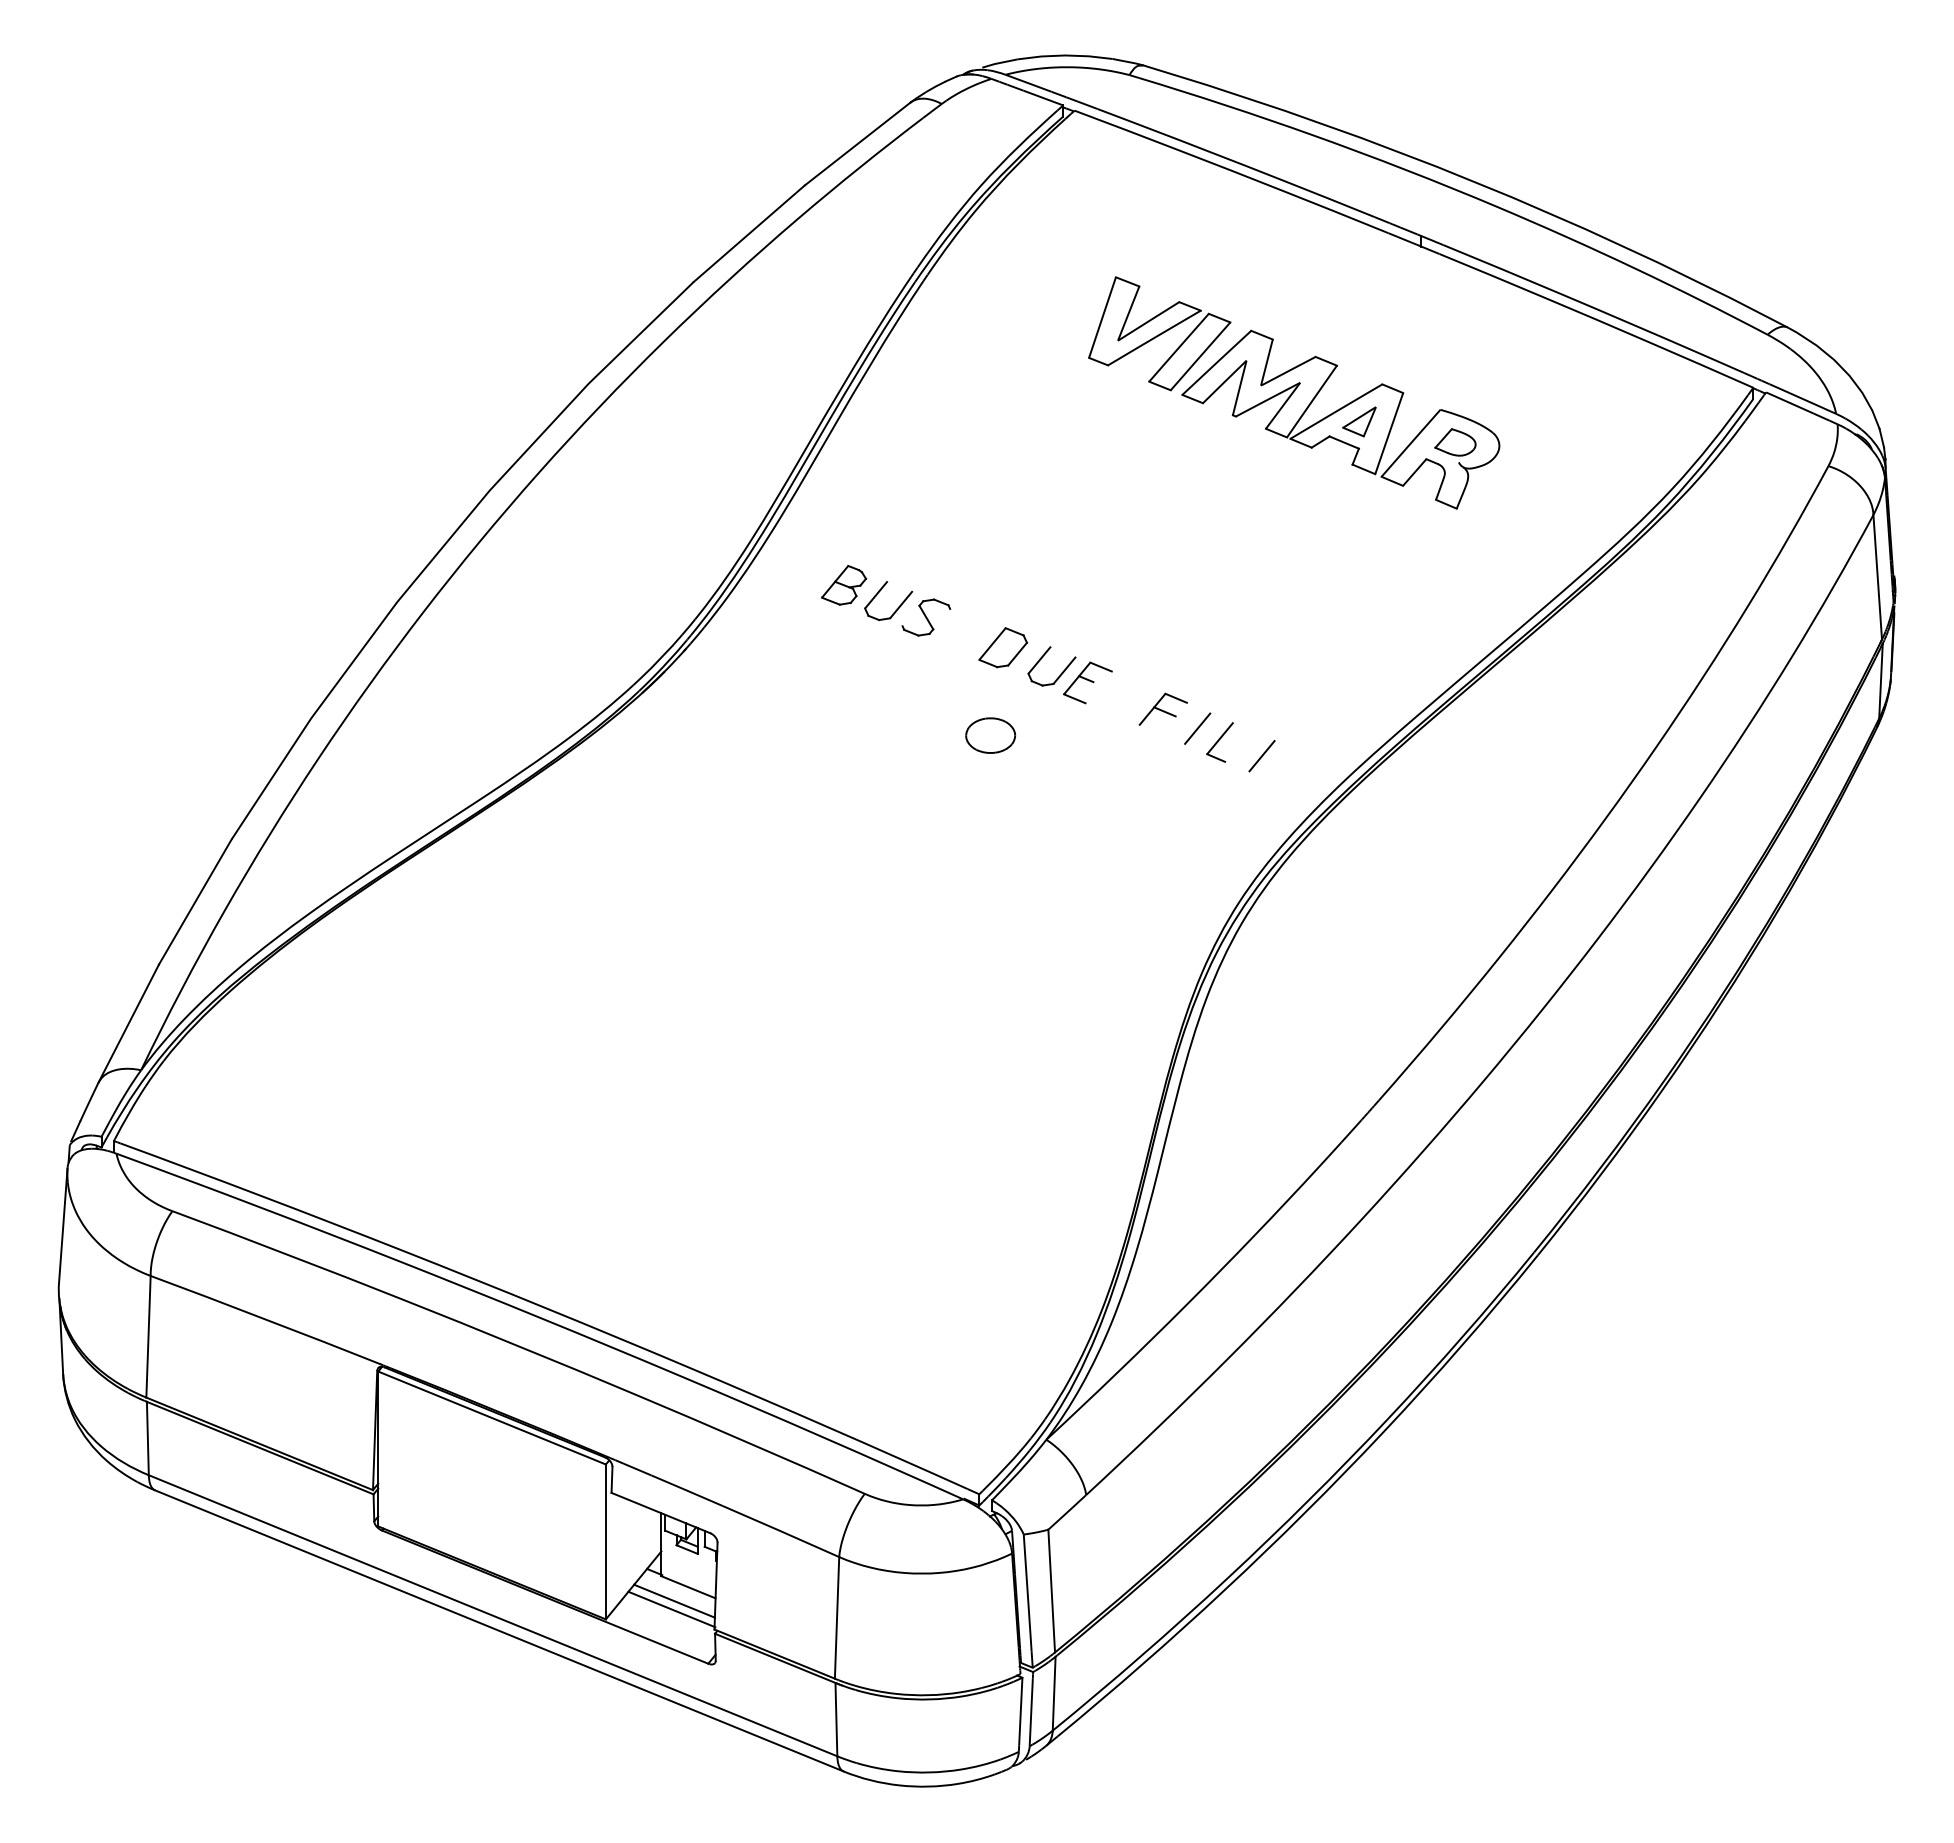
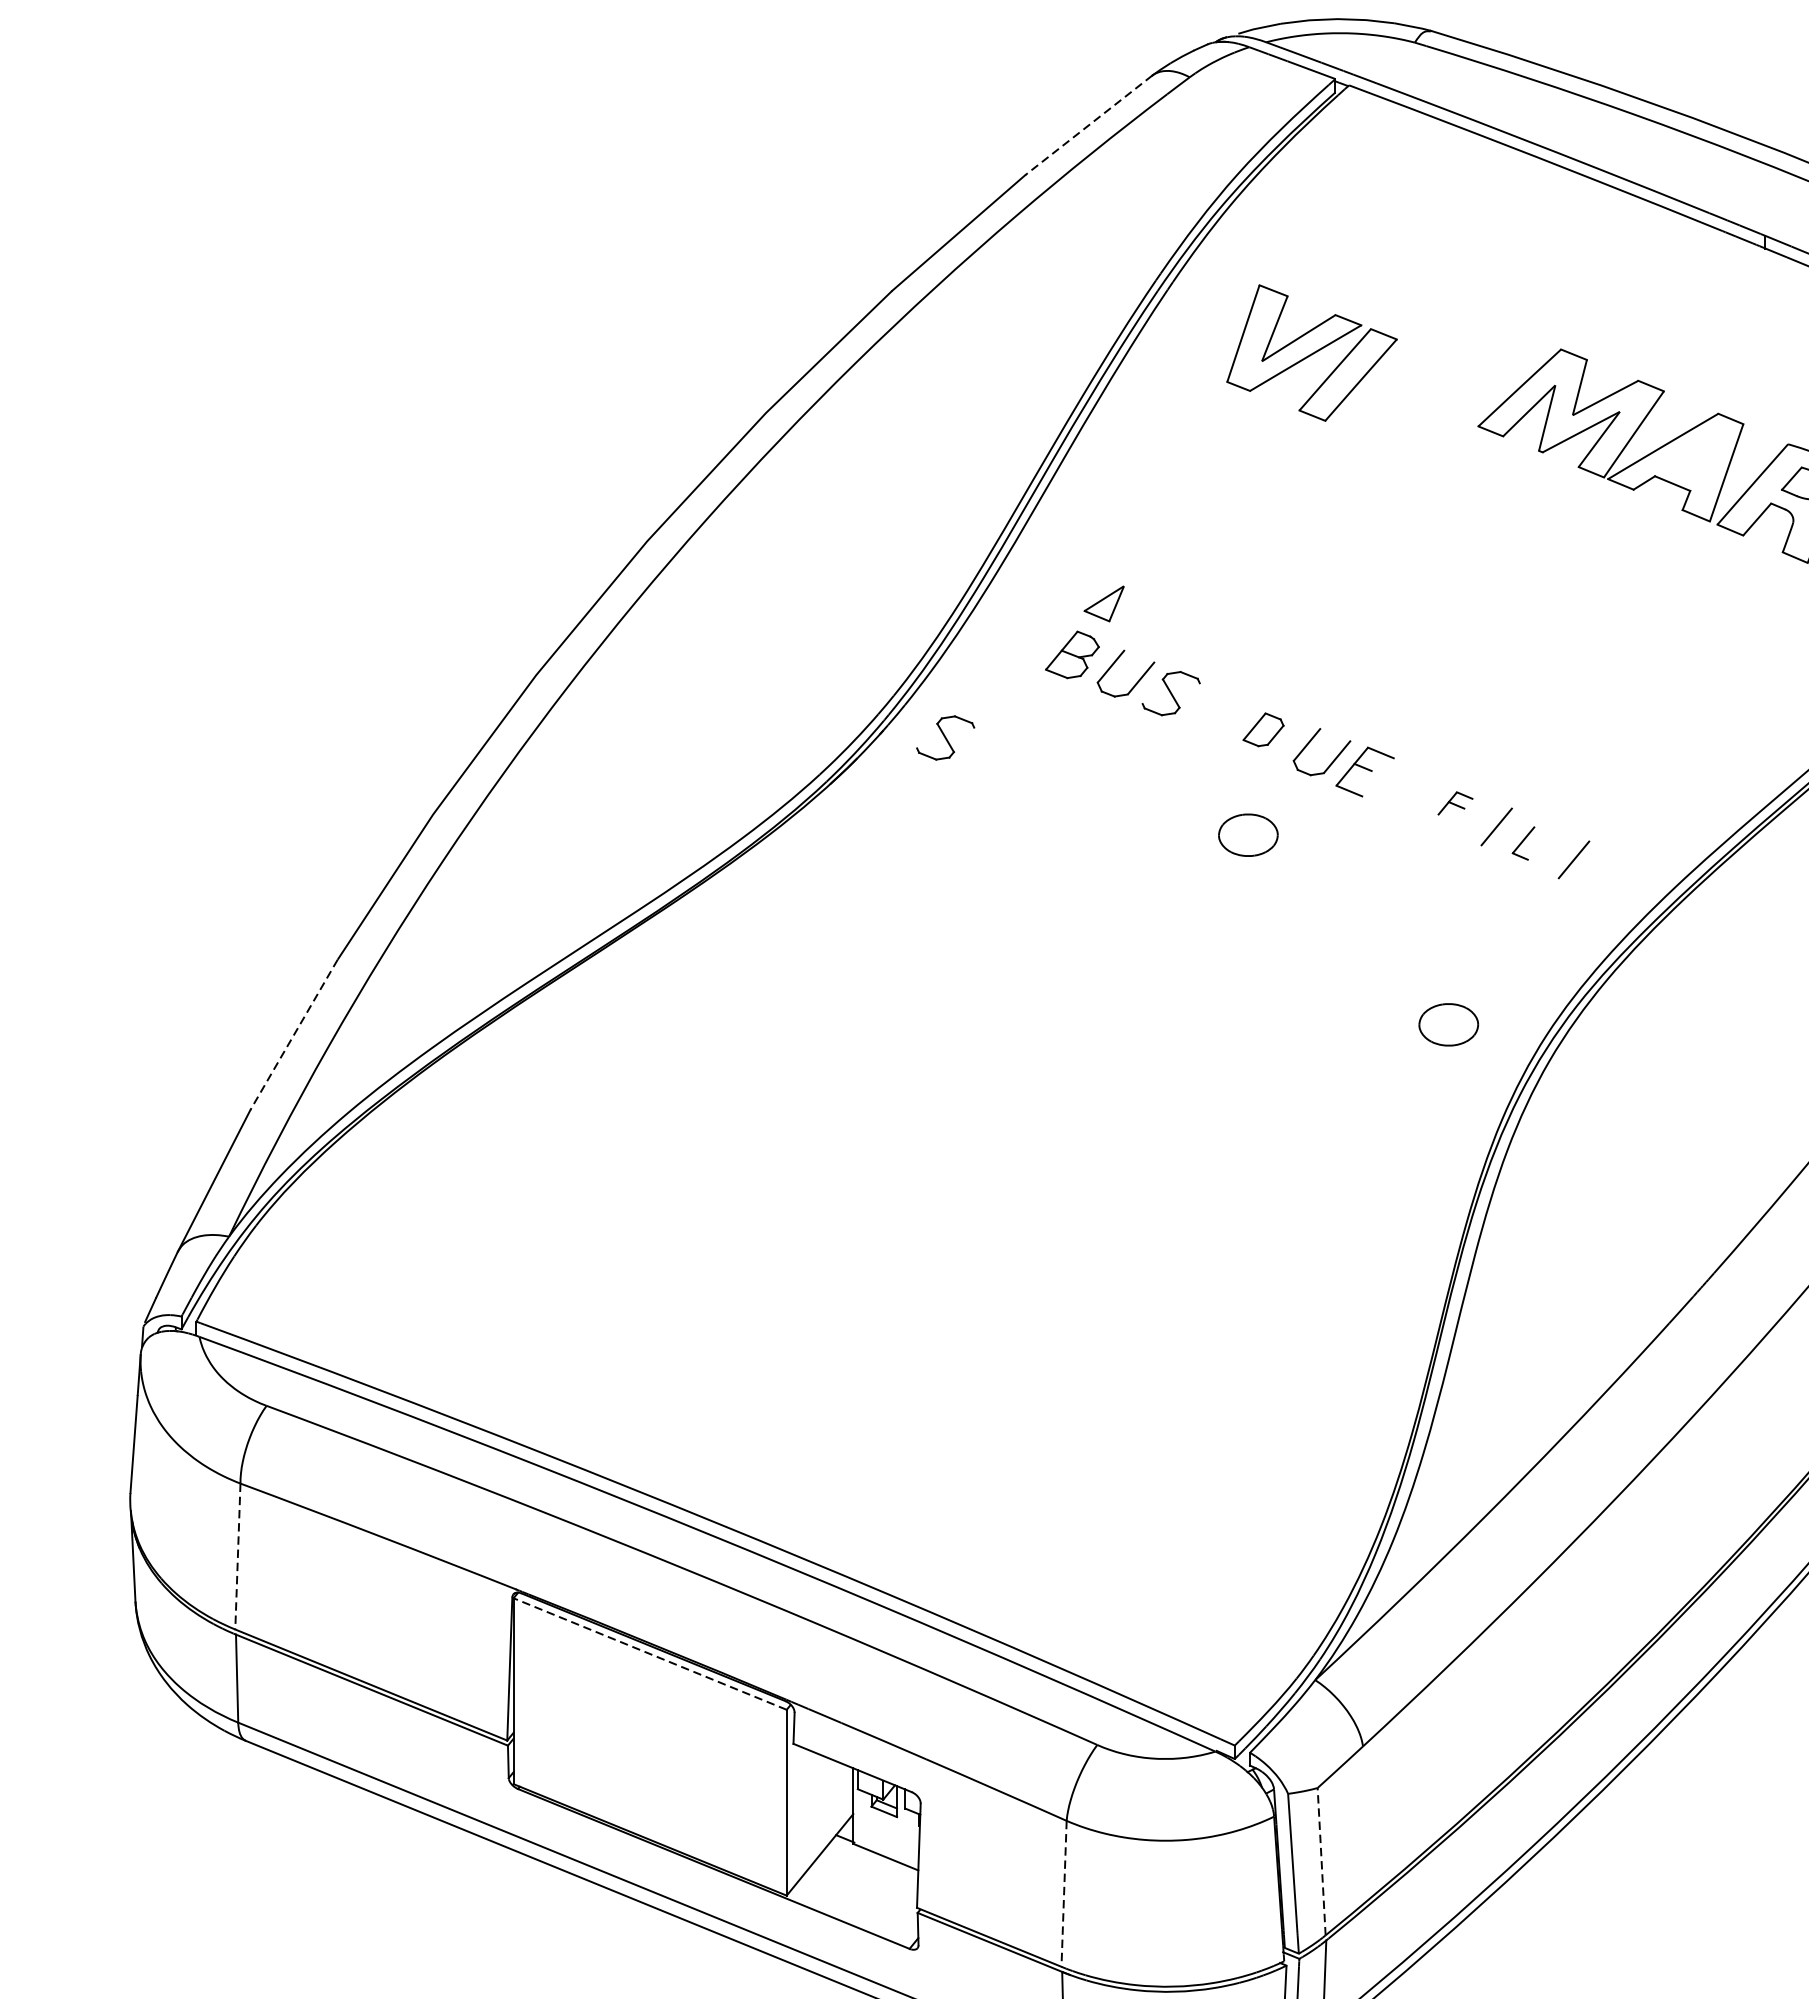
line: (857, 144) -> (1088, 125), solid -> dashed
part: (1159, 333) -> (1311, 352), moved
part: (1359, 421) -> (1104, 603), moved
part: (1003, 647) -> (1263, 729), size x0.7
part: (738, 654) -> (945, 737), added
part: (1162, 708) -> (1454, 802), size x0.6
part: (1219, 742) -> (1522, 843), size x0.7
part: (1157, 893) -> (1448, 1024), added
line: (195, 902) -> (294, 1035), solid -> dashed
line: (148, 1336) -> (237, 1556), solid -> dashed
line: (492, 1418) -> (650, 1654), solid -> dashed
line: (1051, 1590) -> (1321, 1860), solid -> dashed
line: (674, 1600) -> (869, 1872), removed
line: (671, 1609) -> (865, 1883), removed
line: (837, 1617) -> (1064, 1893), solid -> dashed

